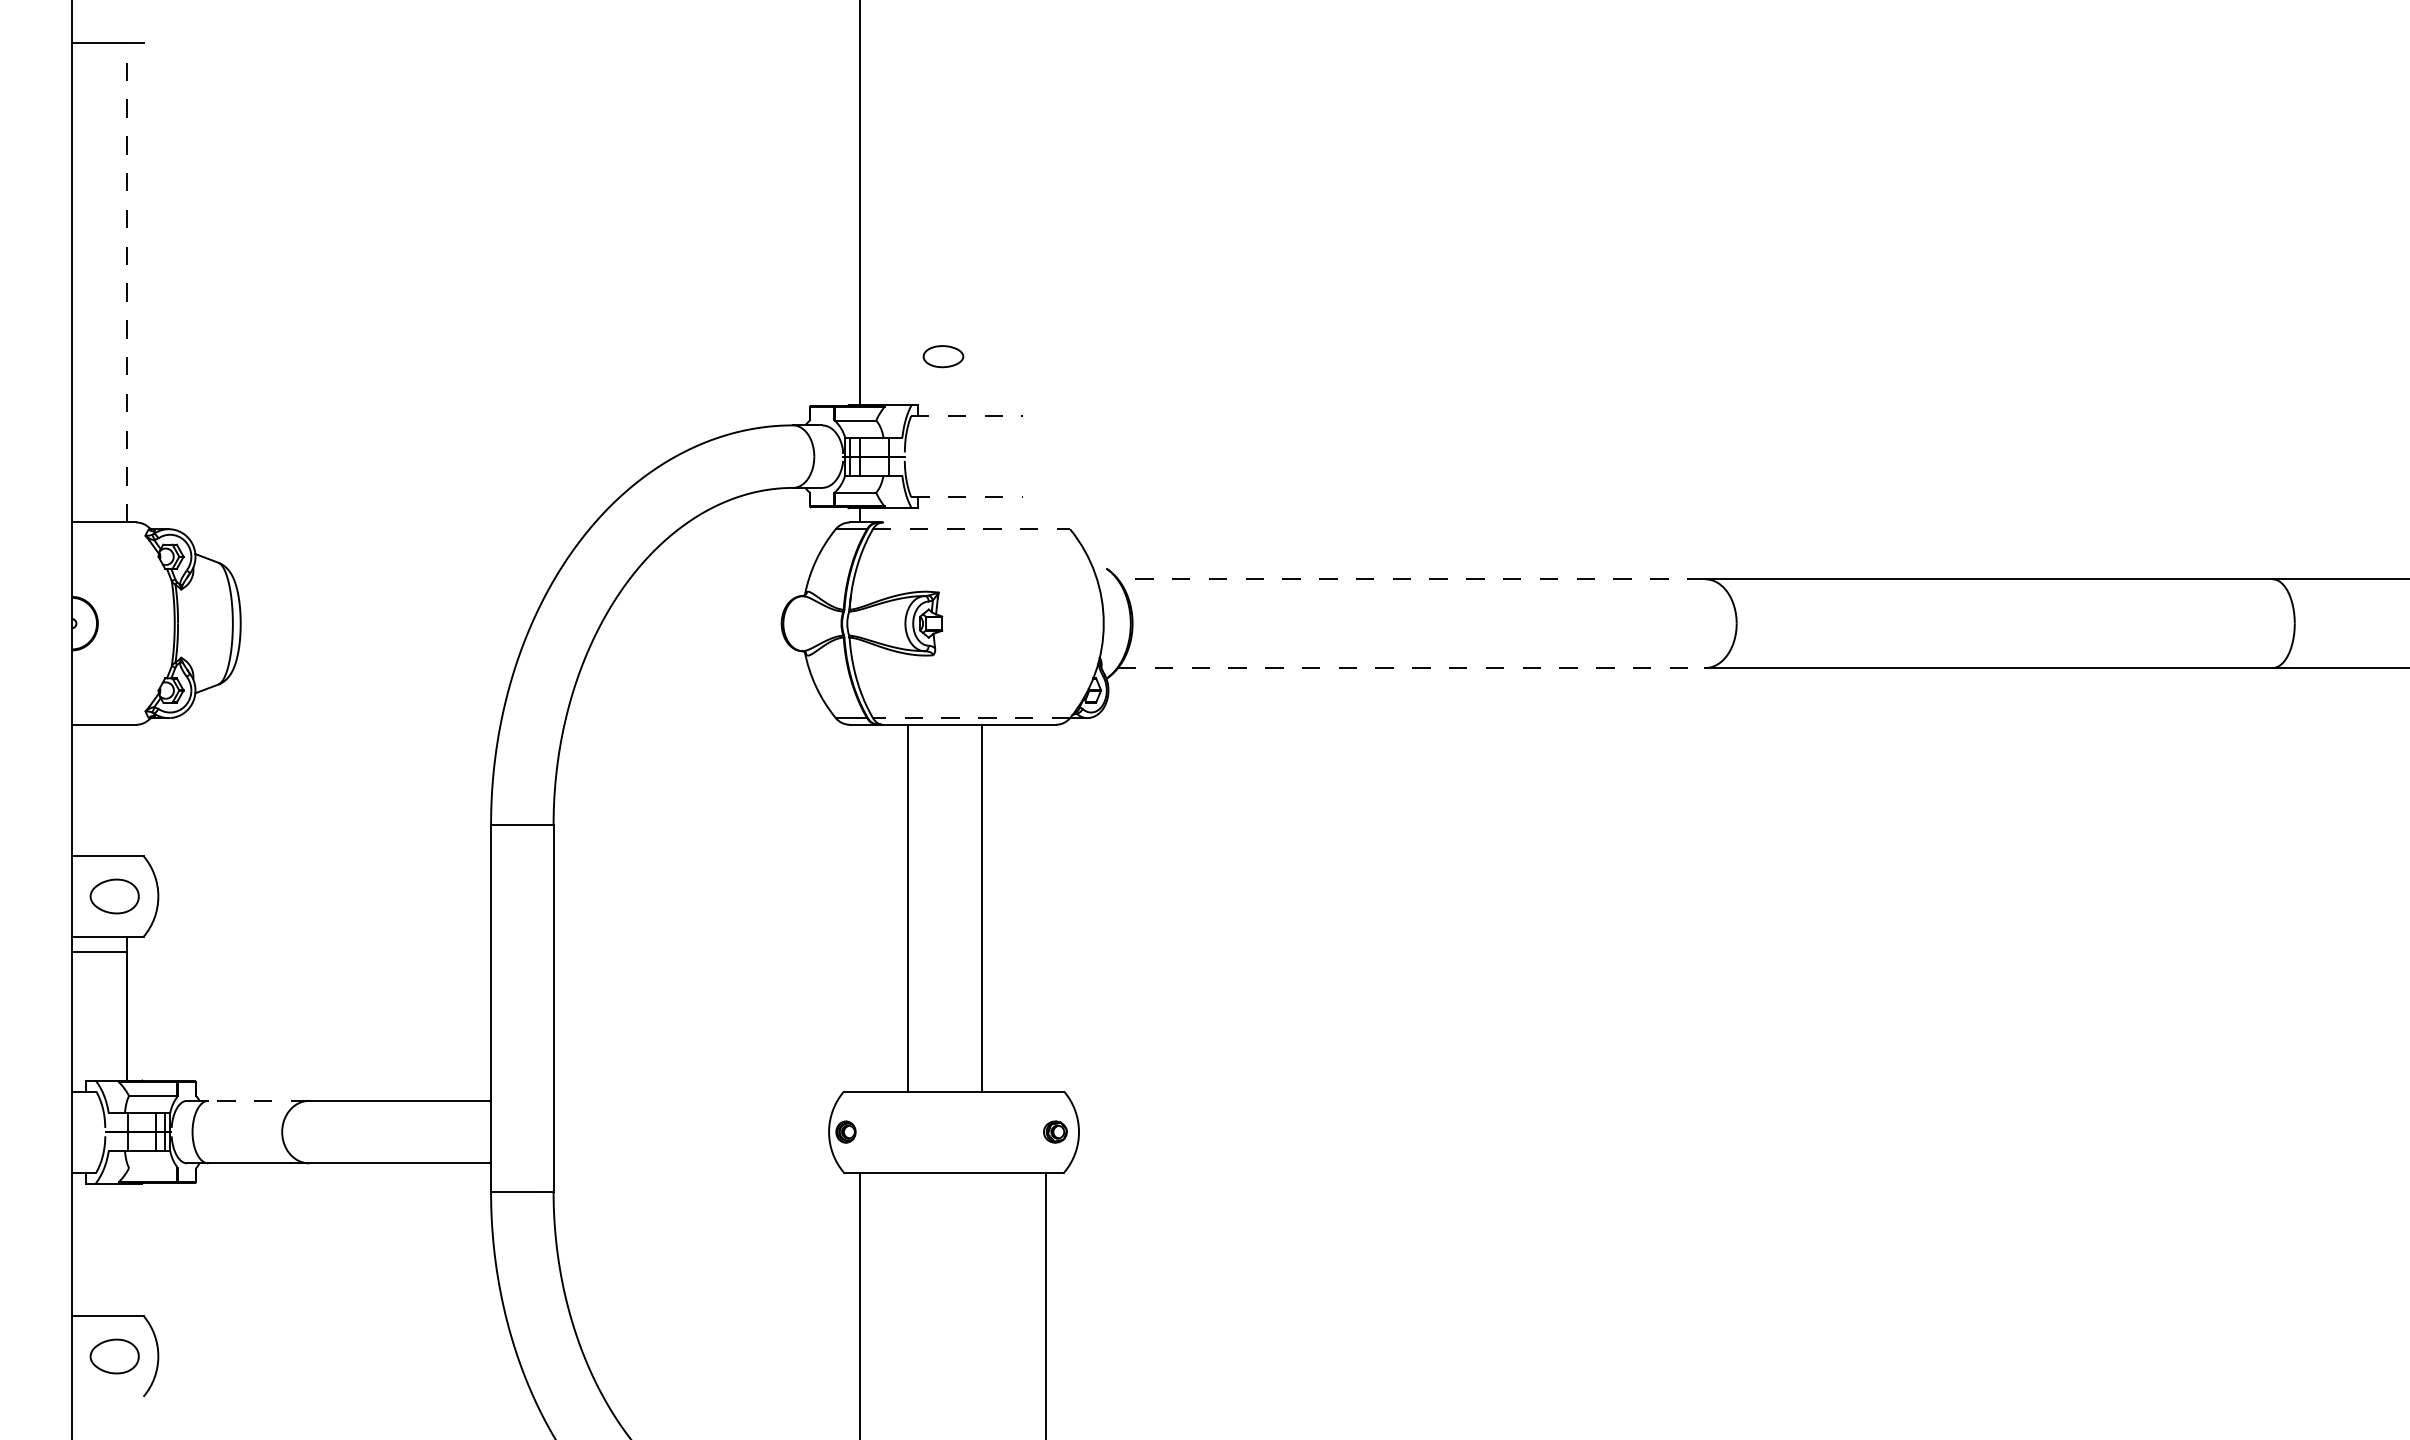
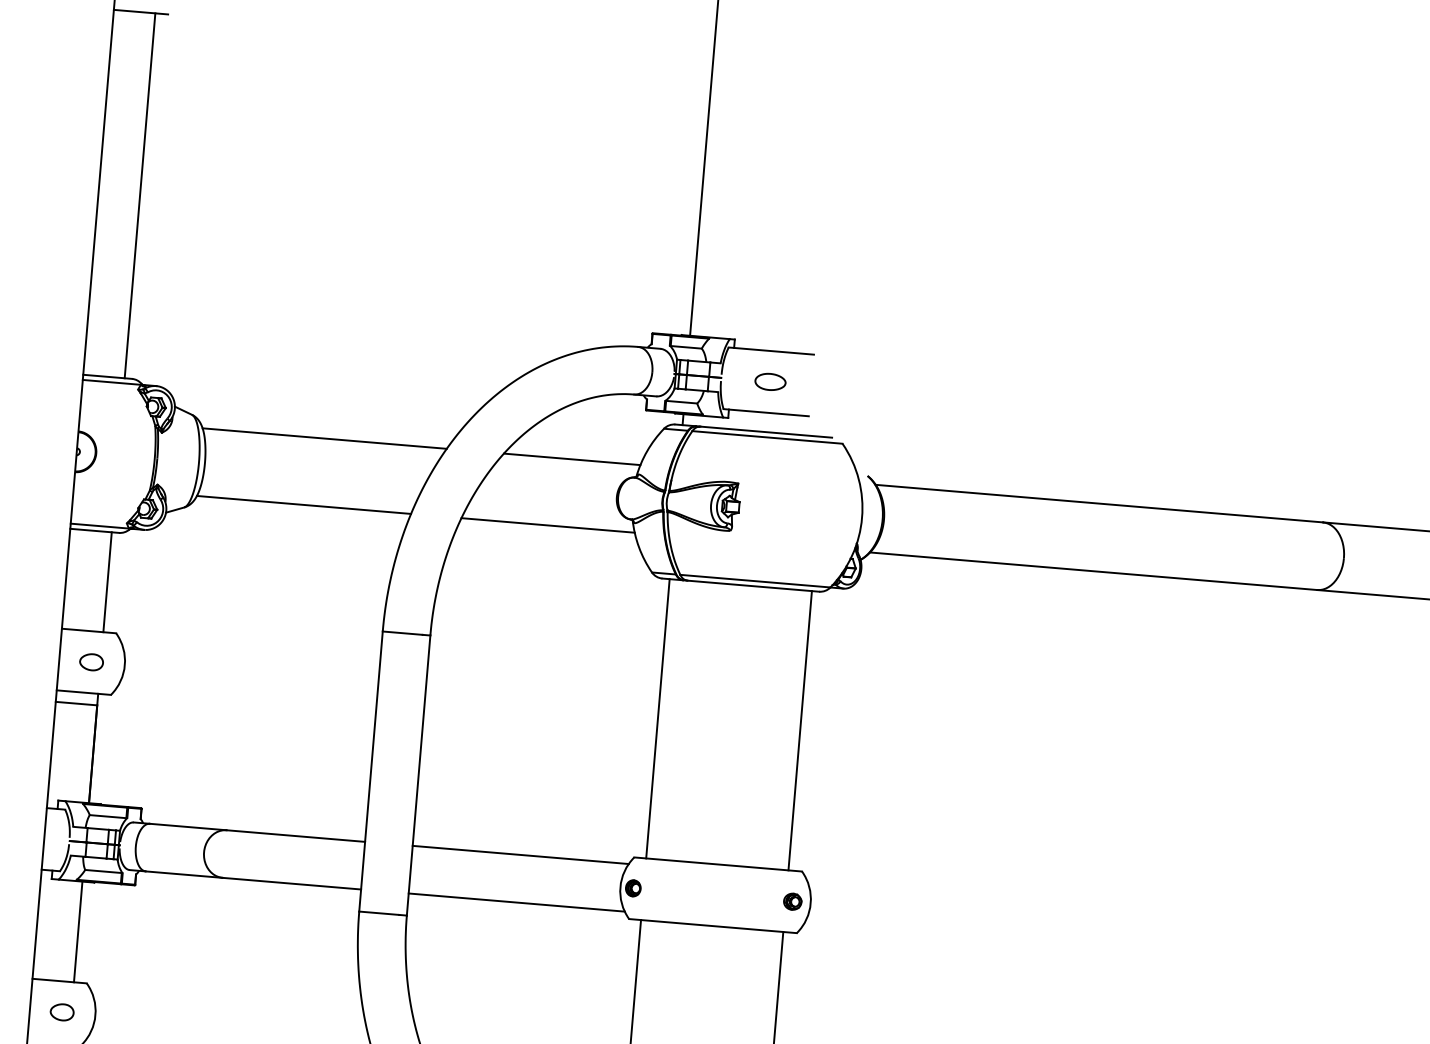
line: (126, 282) -> (139, 195), dashed -> solid
part: (943, 356) -> (770, 381), moved
line: (967, 416) -> (771, 351), dashed -> solid
line: (967, 497) -> (766, 412), dashed -> solid
line: (969, 522) -> (766, 432), added
line: (110, 529) -> (111, 382), added
line: (971, 529) -> (767, 437), dashed -> solid
line: (393, 579) -> (324, 438), added
line: (718, 579) -> (571, 459), added
line: (1411, 579) -> (1099, 503), dashed -> solid
line: (374, 668) -> (304, 505), added
line: (694, 668) -> (547, 525), added
line: (1411, 668) -> (1093, 571), dashed -> solid
line: (110, 718) -> (99, 526), added
line: (971, 718) -> (755, 581), dashed -> solid
line: (126, 790) -> (107, 582), added
part: (114, 896) -> (91, 662), size x0.62
line: (907, 907) -> (657, 718), moved
line: (982, 907) -> (800, 730), moved
line: (258, 1100) -> (188, 826), dashed -> solid
line: (695, 1100) -> (520, 854), added
line: (695, 1163) -> (516, 902), added
line: (153, 1168) -> (103, 871), added
line: (126, 1249) -> (78, 931), added
part: (114, 1355) -> (62, 1011), size x0.62

